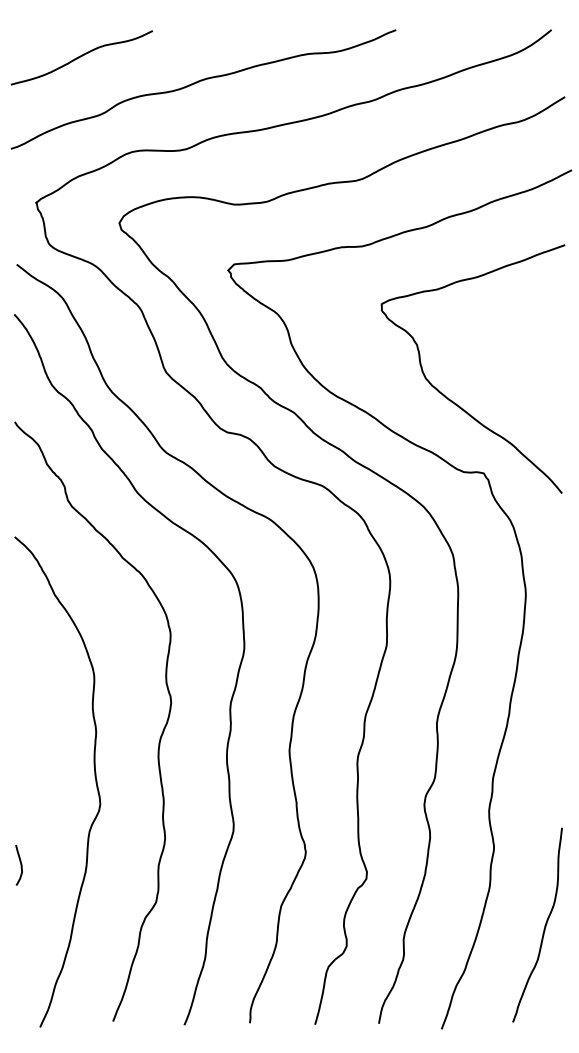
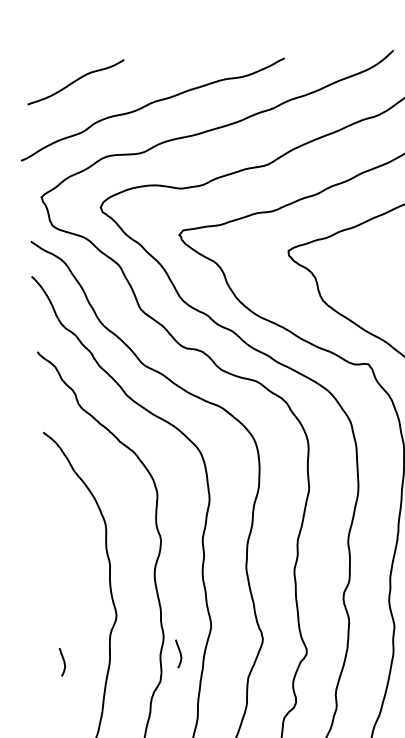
curve: (81, 56) -> (75, 81), moved
curve: (186, 864) -> (179, 653), added

